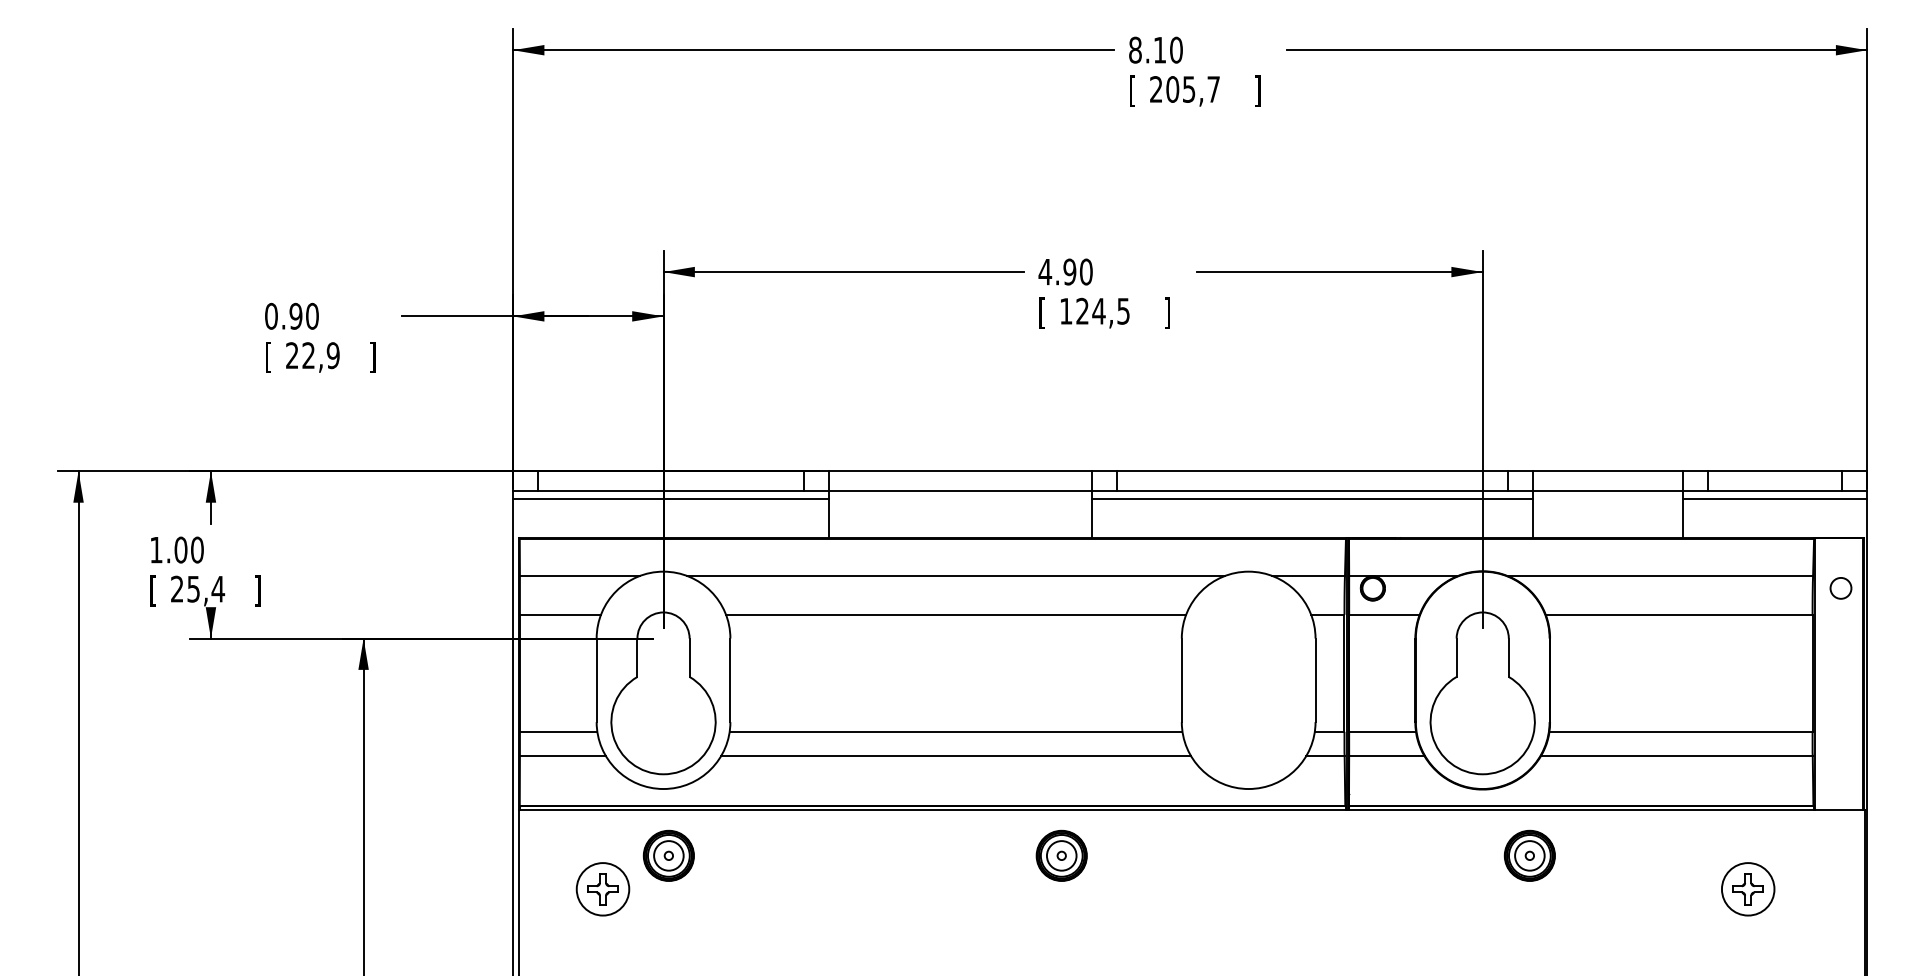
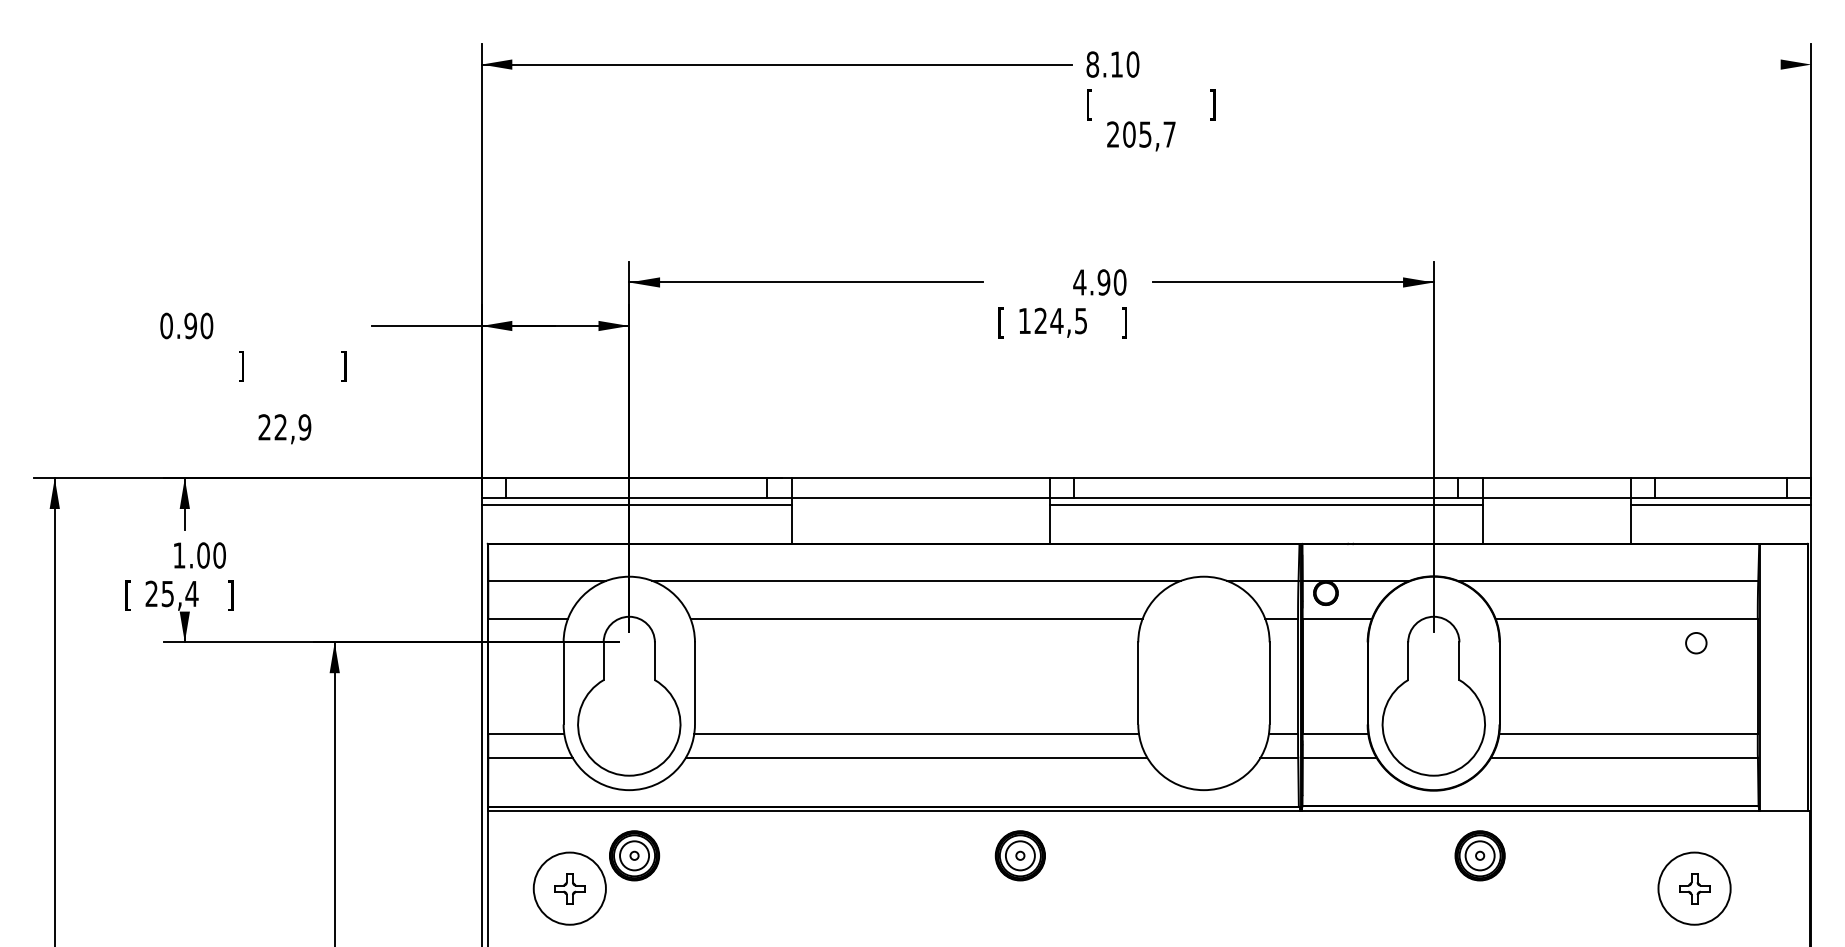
line: (1576, 50) -> (1525, 64), removed
text: (1184, 91) -> (1140, 136), moved
text: (1065, 271) -> (1099, 281), moved
text: (291, 315) -> (186, 325), moved
text: (268, 357) -> (241, 366), [ -> ]
text: (312, 357) -> (284, 429), moved
text: (177, 549) -> (200, 554), moved
circle: (1840, 588) -> (1695, 643), moved
circle: (602, 889) -> (569, 888), size x1.4
circle: (1747, 889) -> (1693, 888), size x1.4

